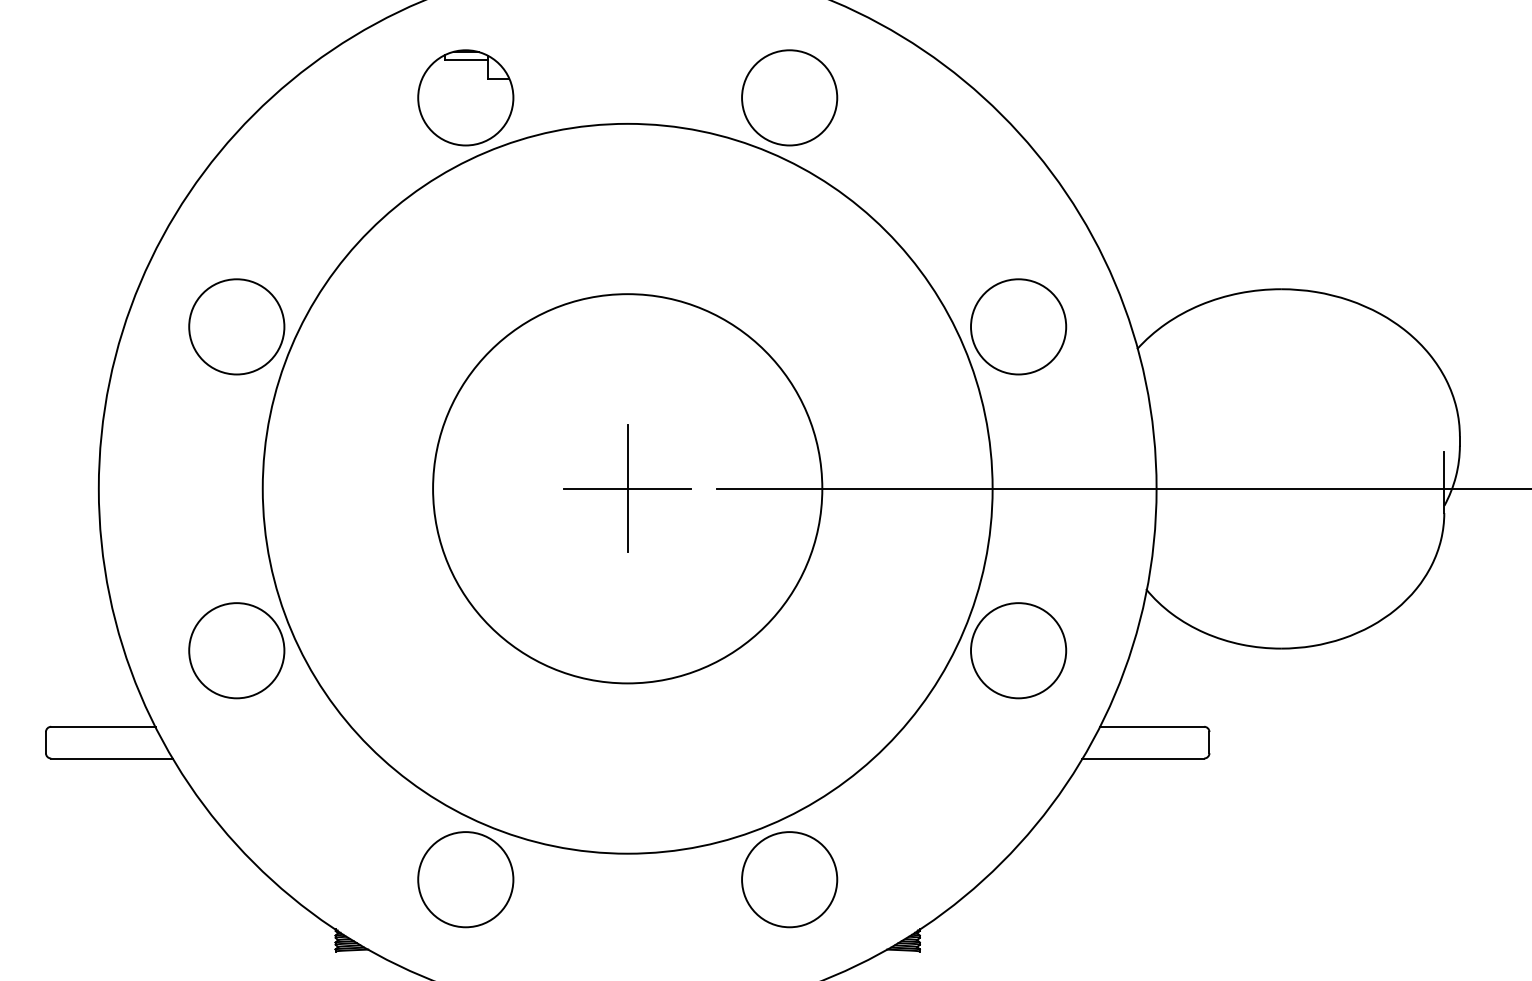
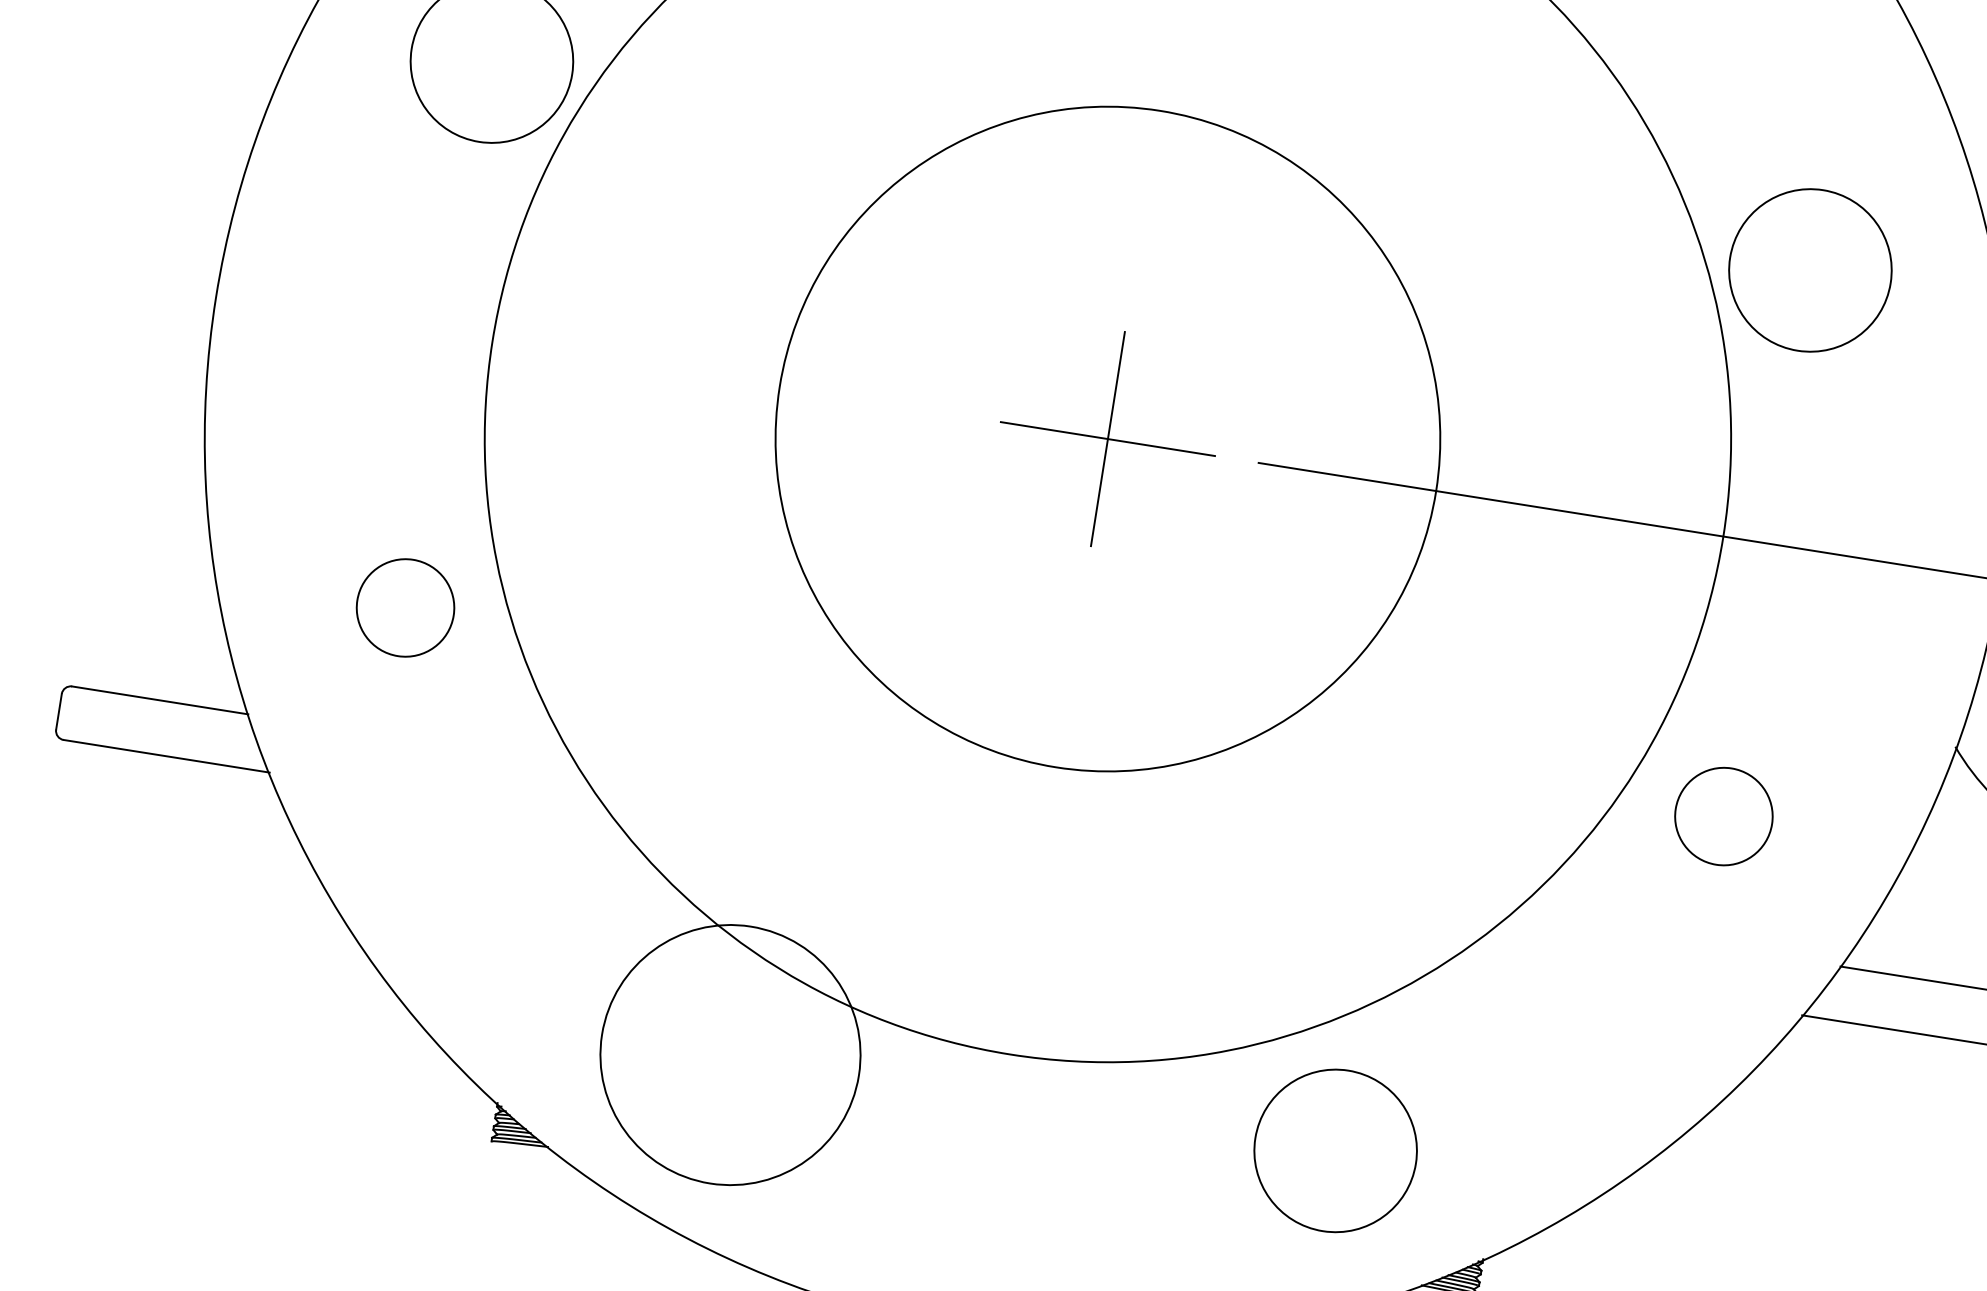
circle: (236, 650) -> (404, 607), size x0.6
circle: (1018, 650) -> (1723, 816), size x0.6
circle: (465, 879) -> (730, 1054), size x1.6
circle: (789, 879) -> (1335, 1150), moved

